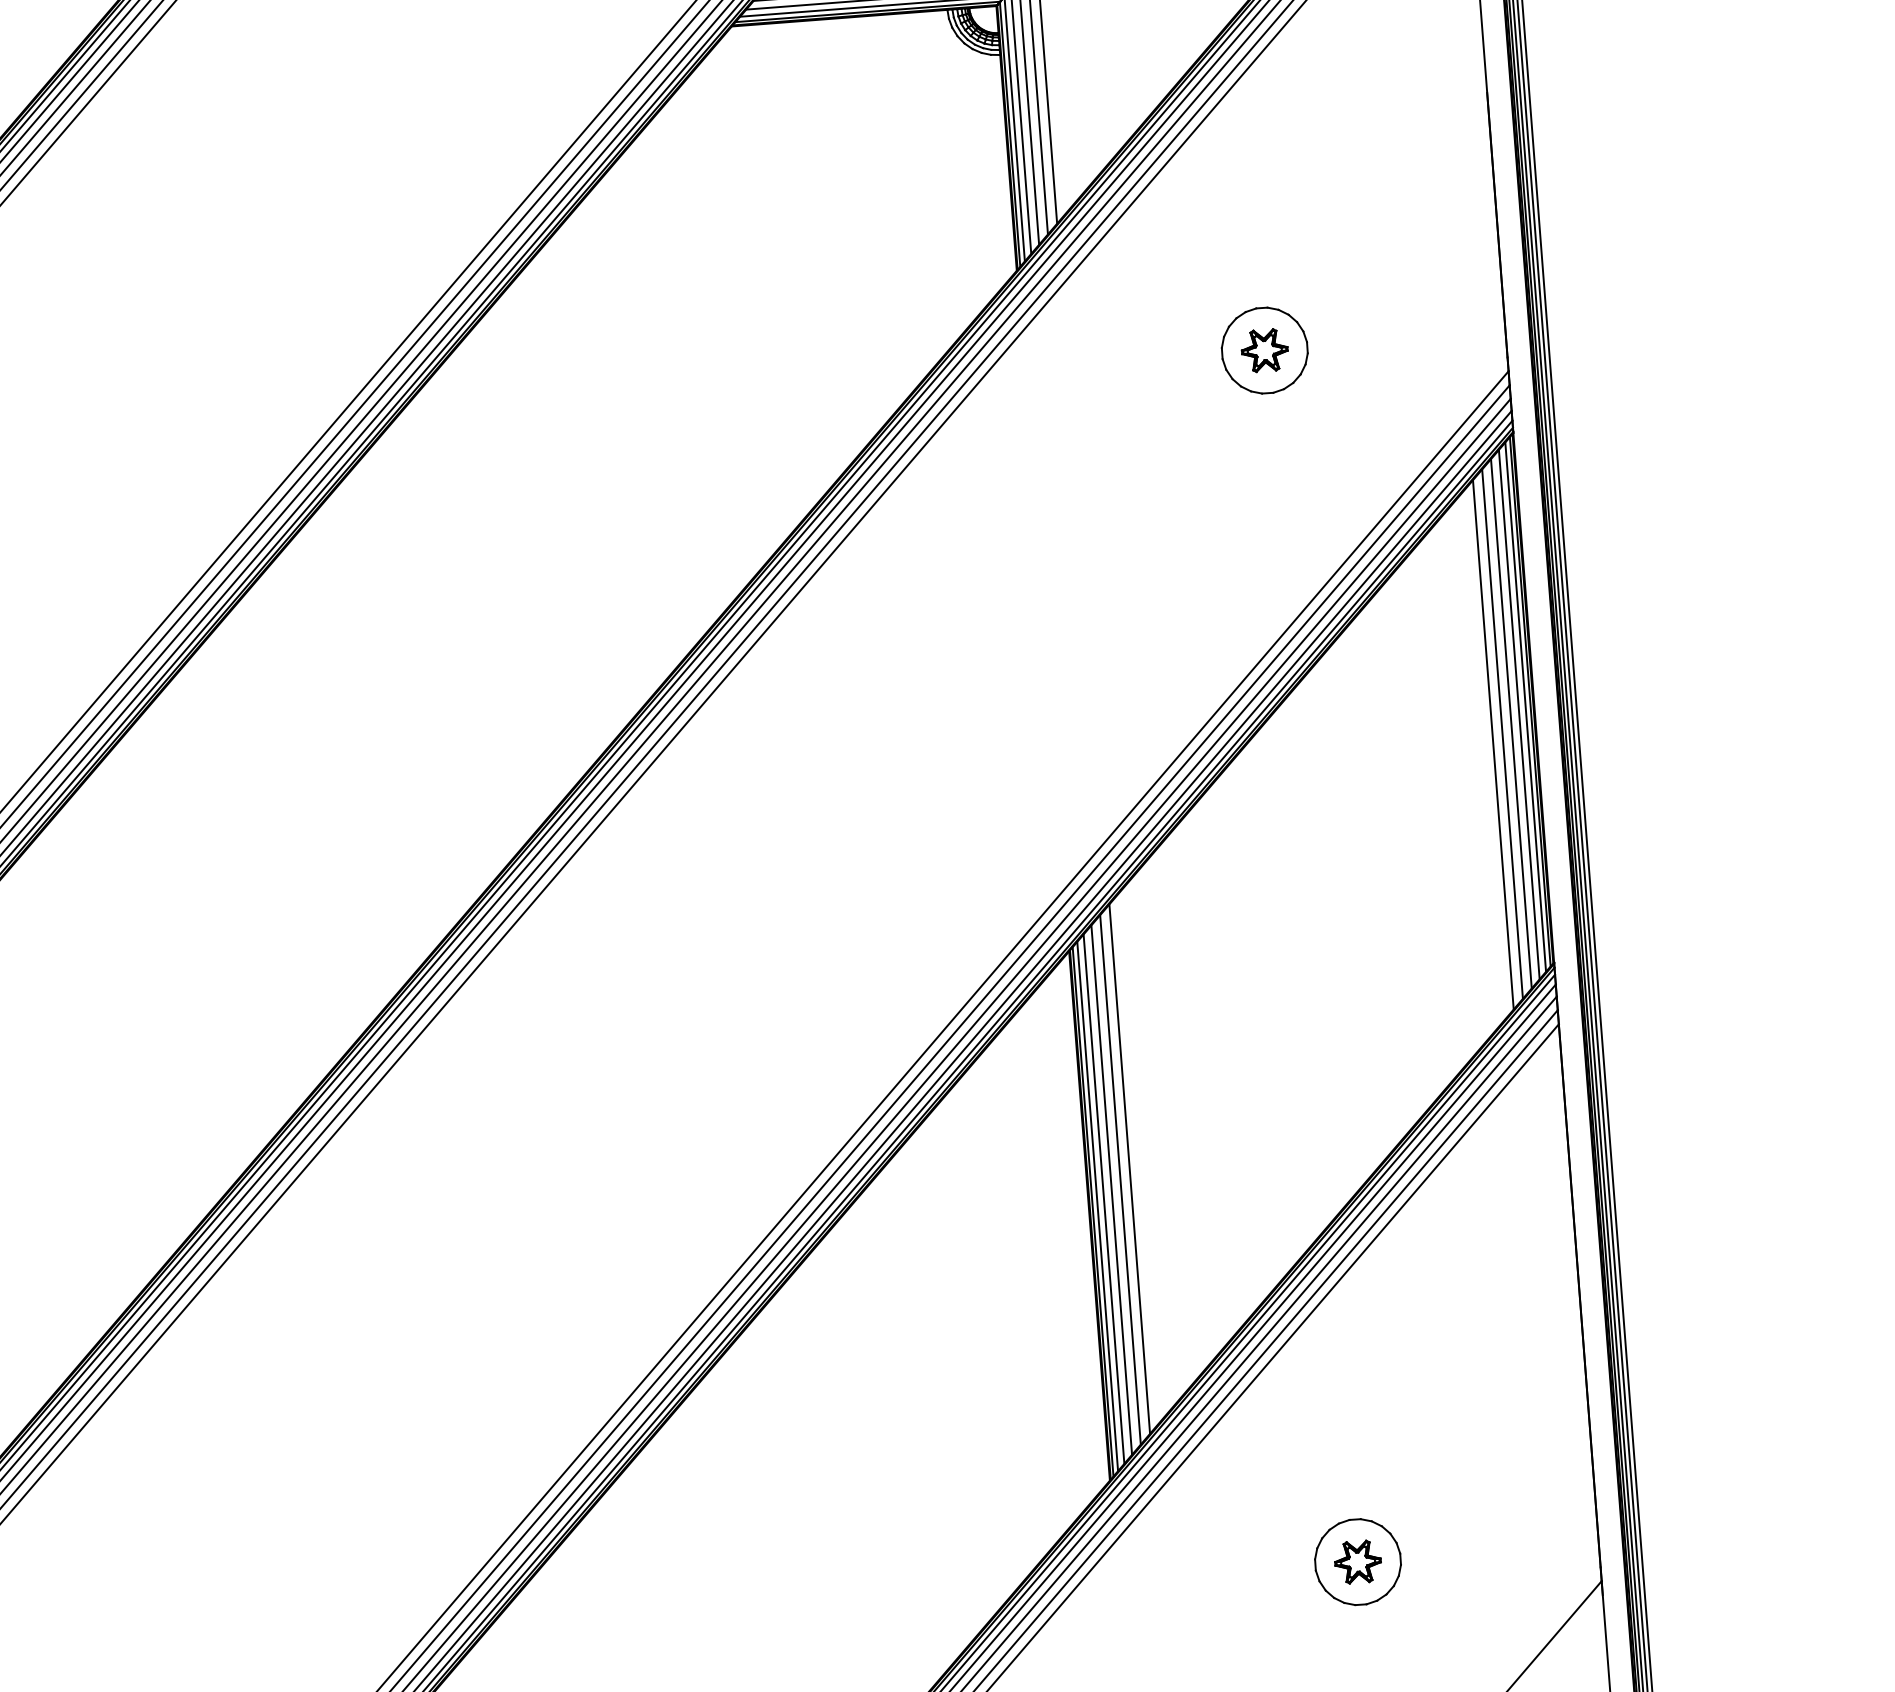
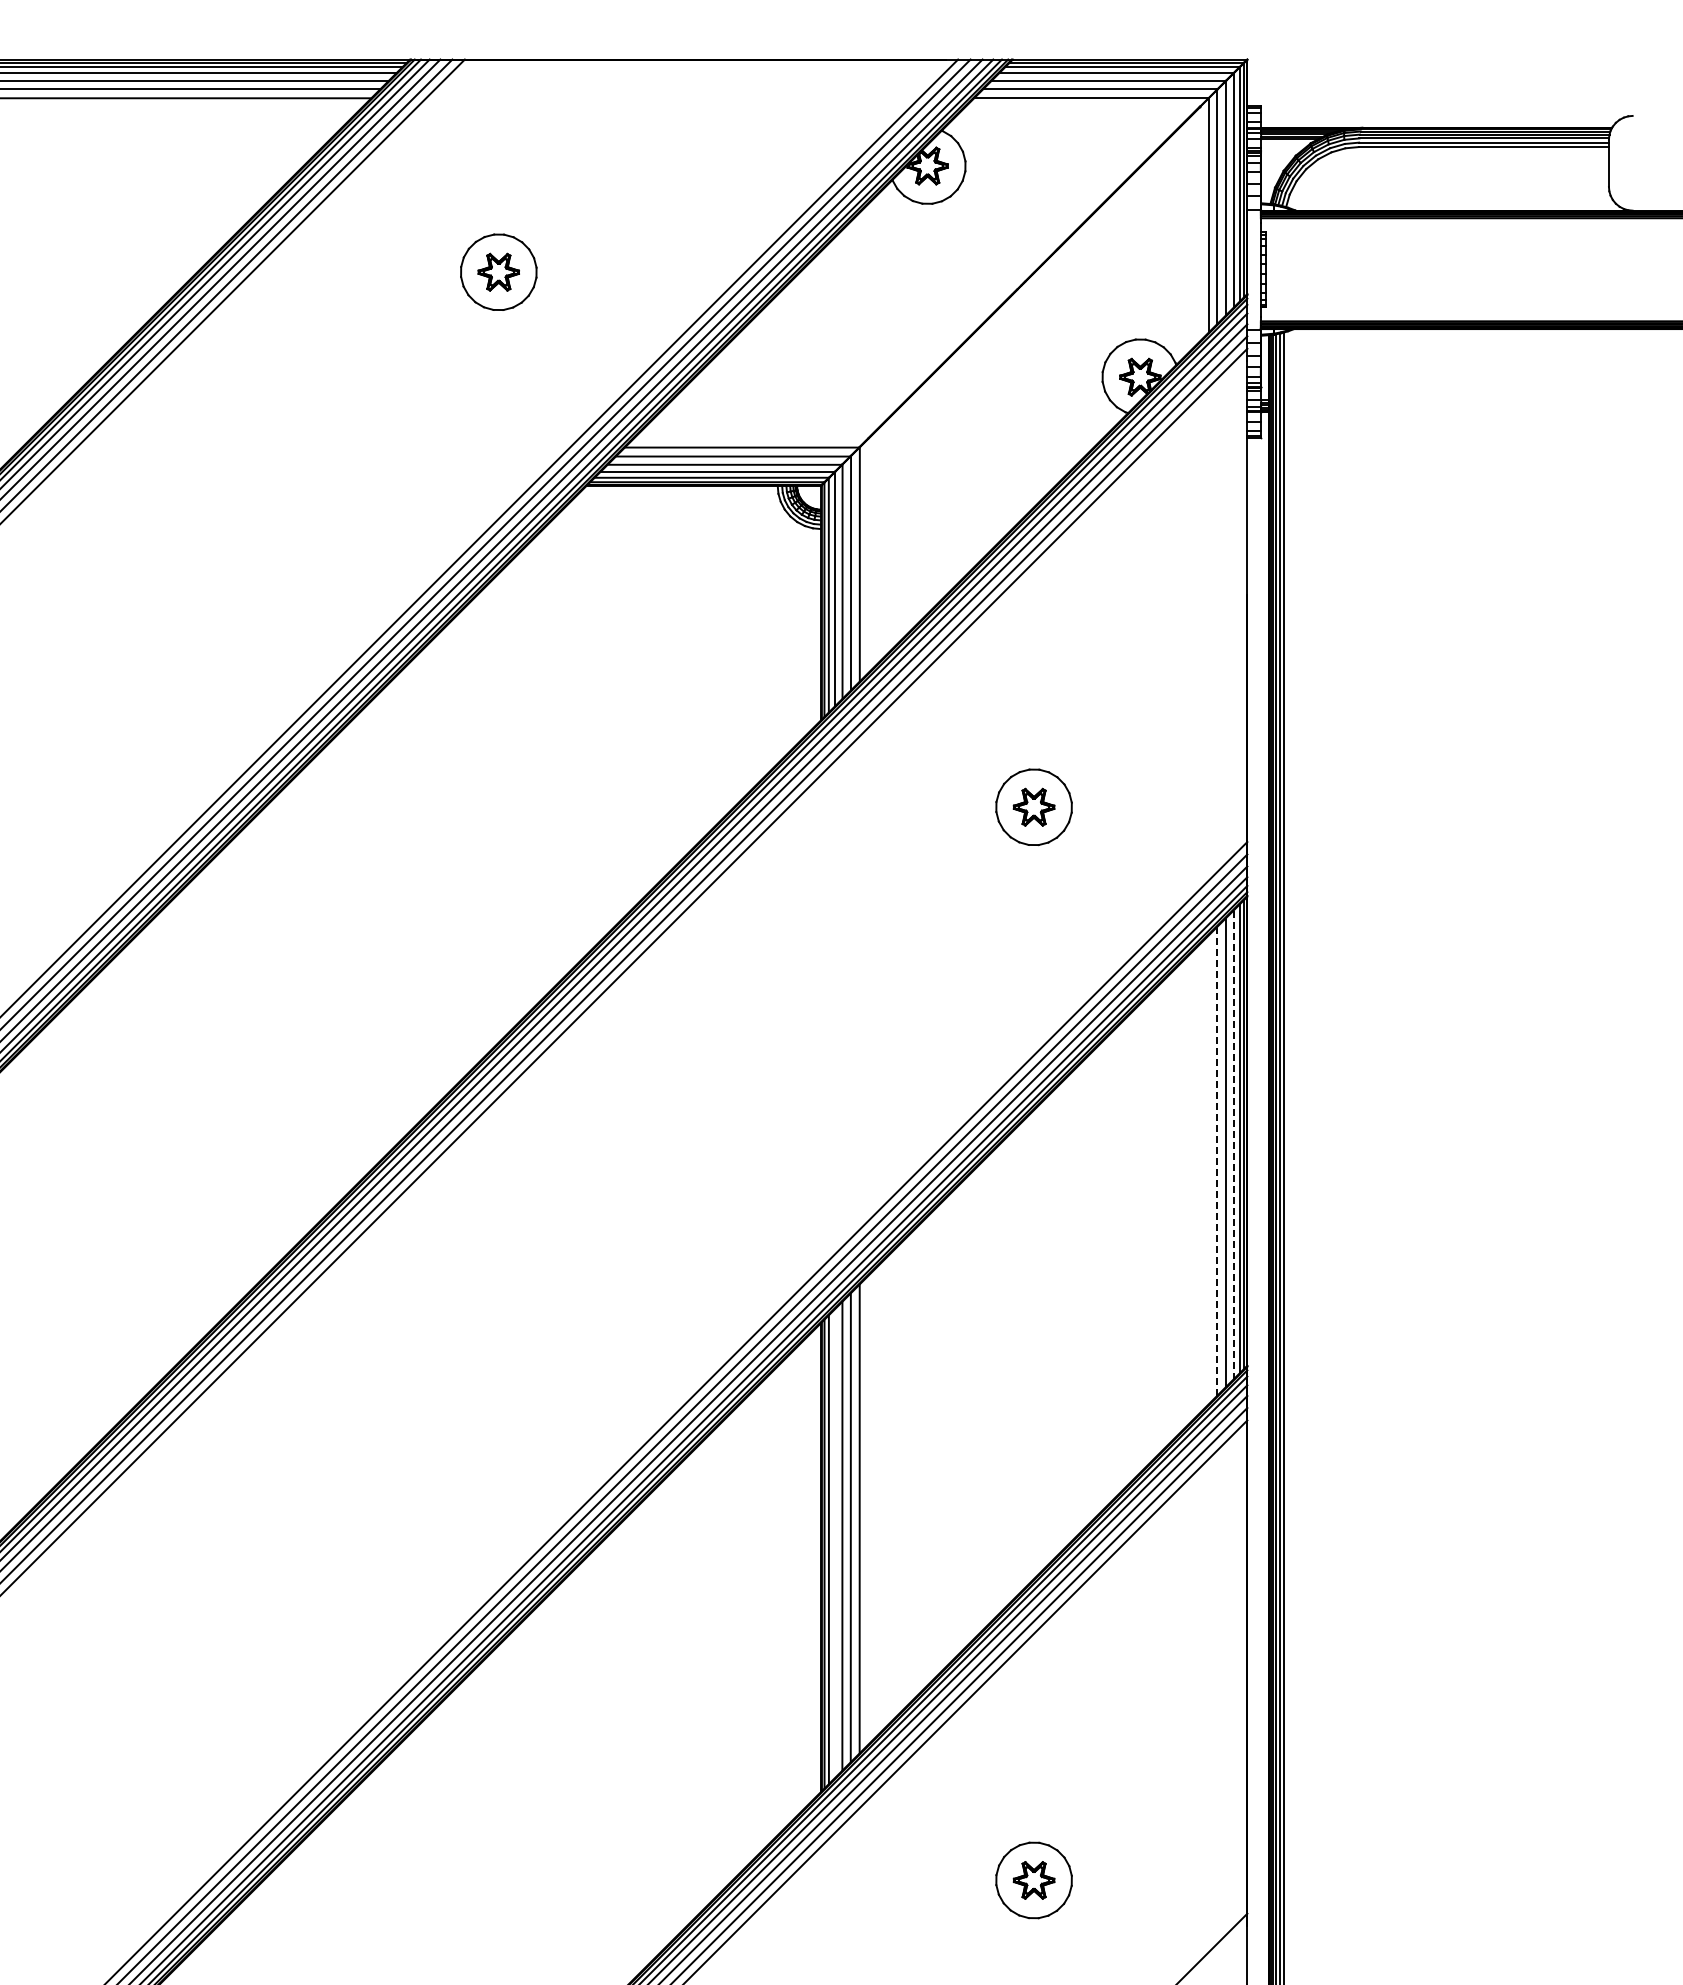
line: (1519, 713) -> (1233, 1144), solid -> dashed
line: (1502, 733) -> (1217, 1160), solid -> dashed
line: (1493, 744) -> (1208, 1169), removed
line: (1103, 1199) -> (834, 1543), removed

